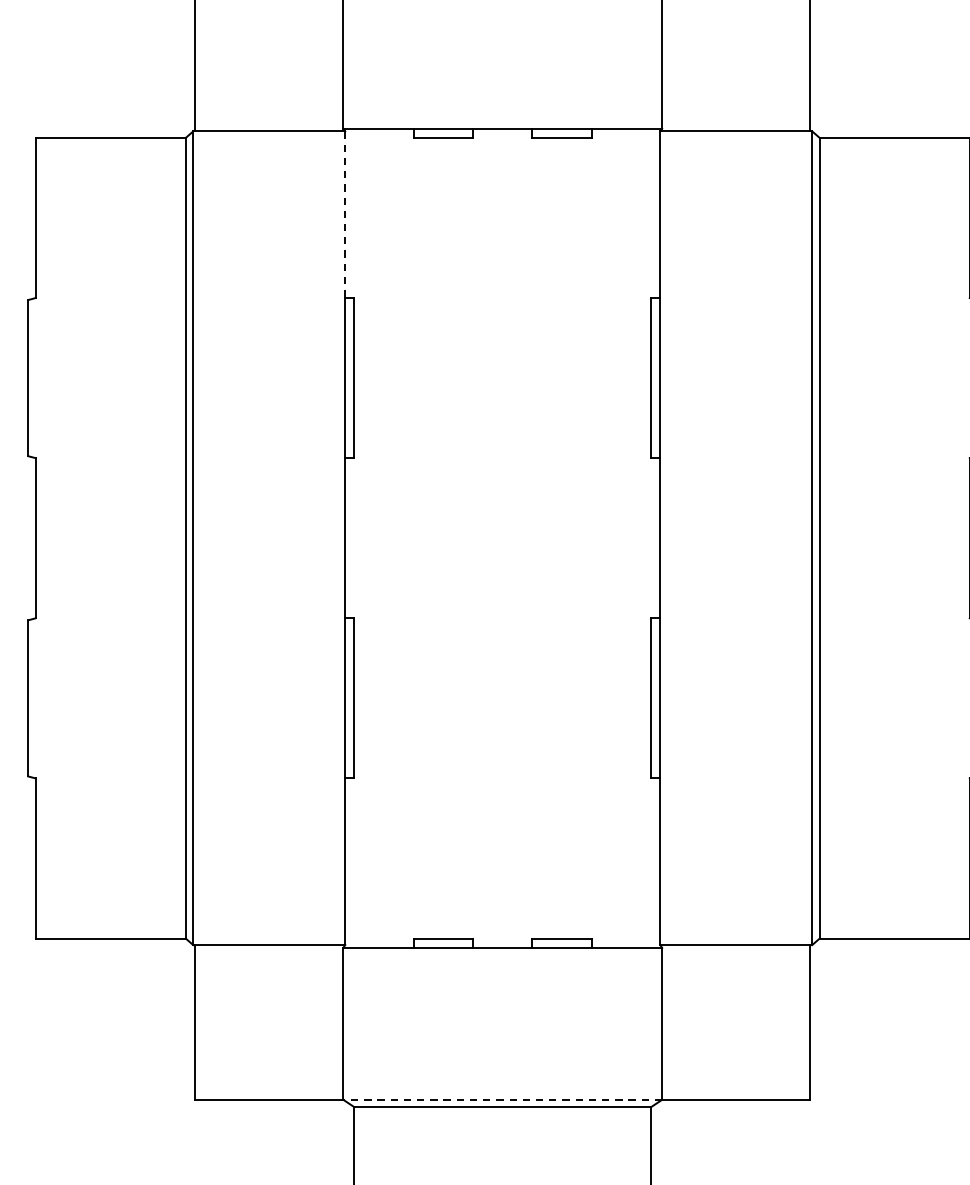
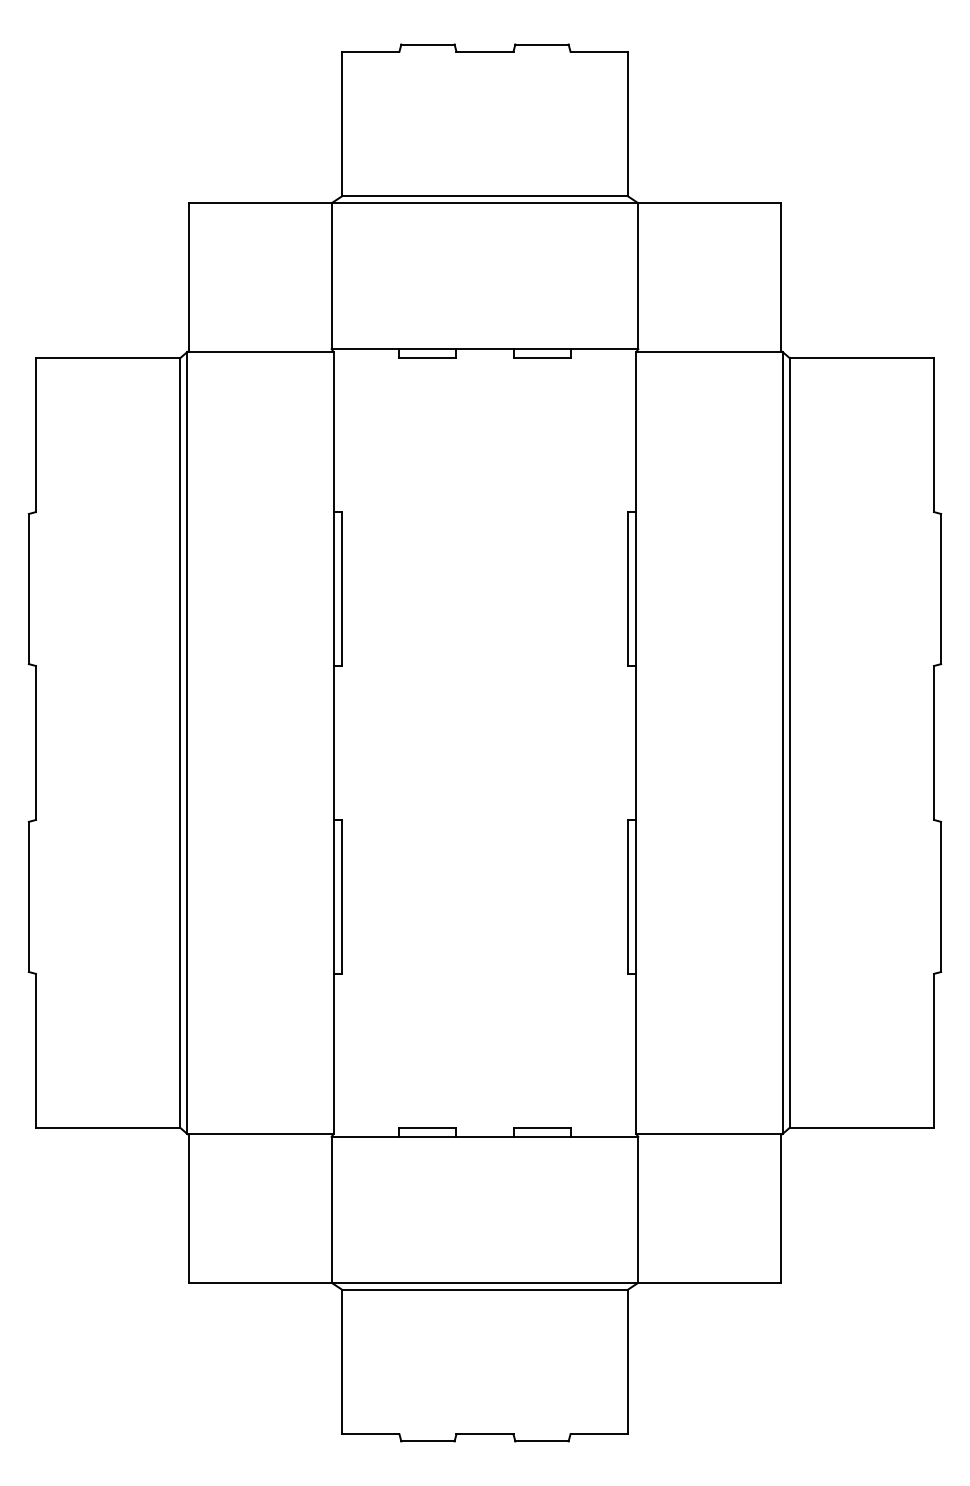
line: (345, 215) -> (333, 432), dashed -> solid
line: (502, 1099) -> (484, 1282), dashed -> solid

